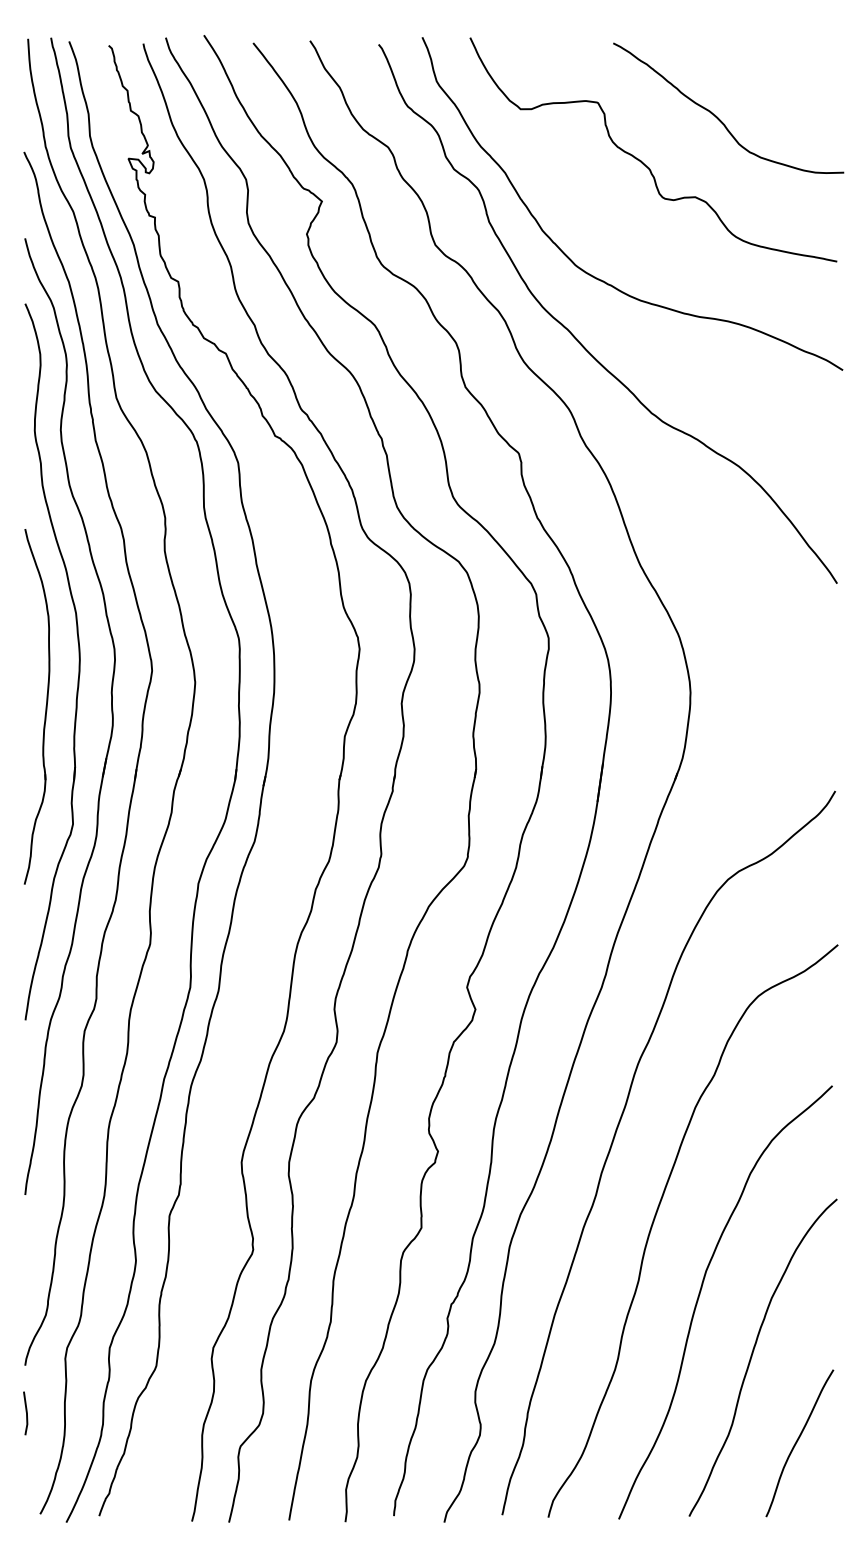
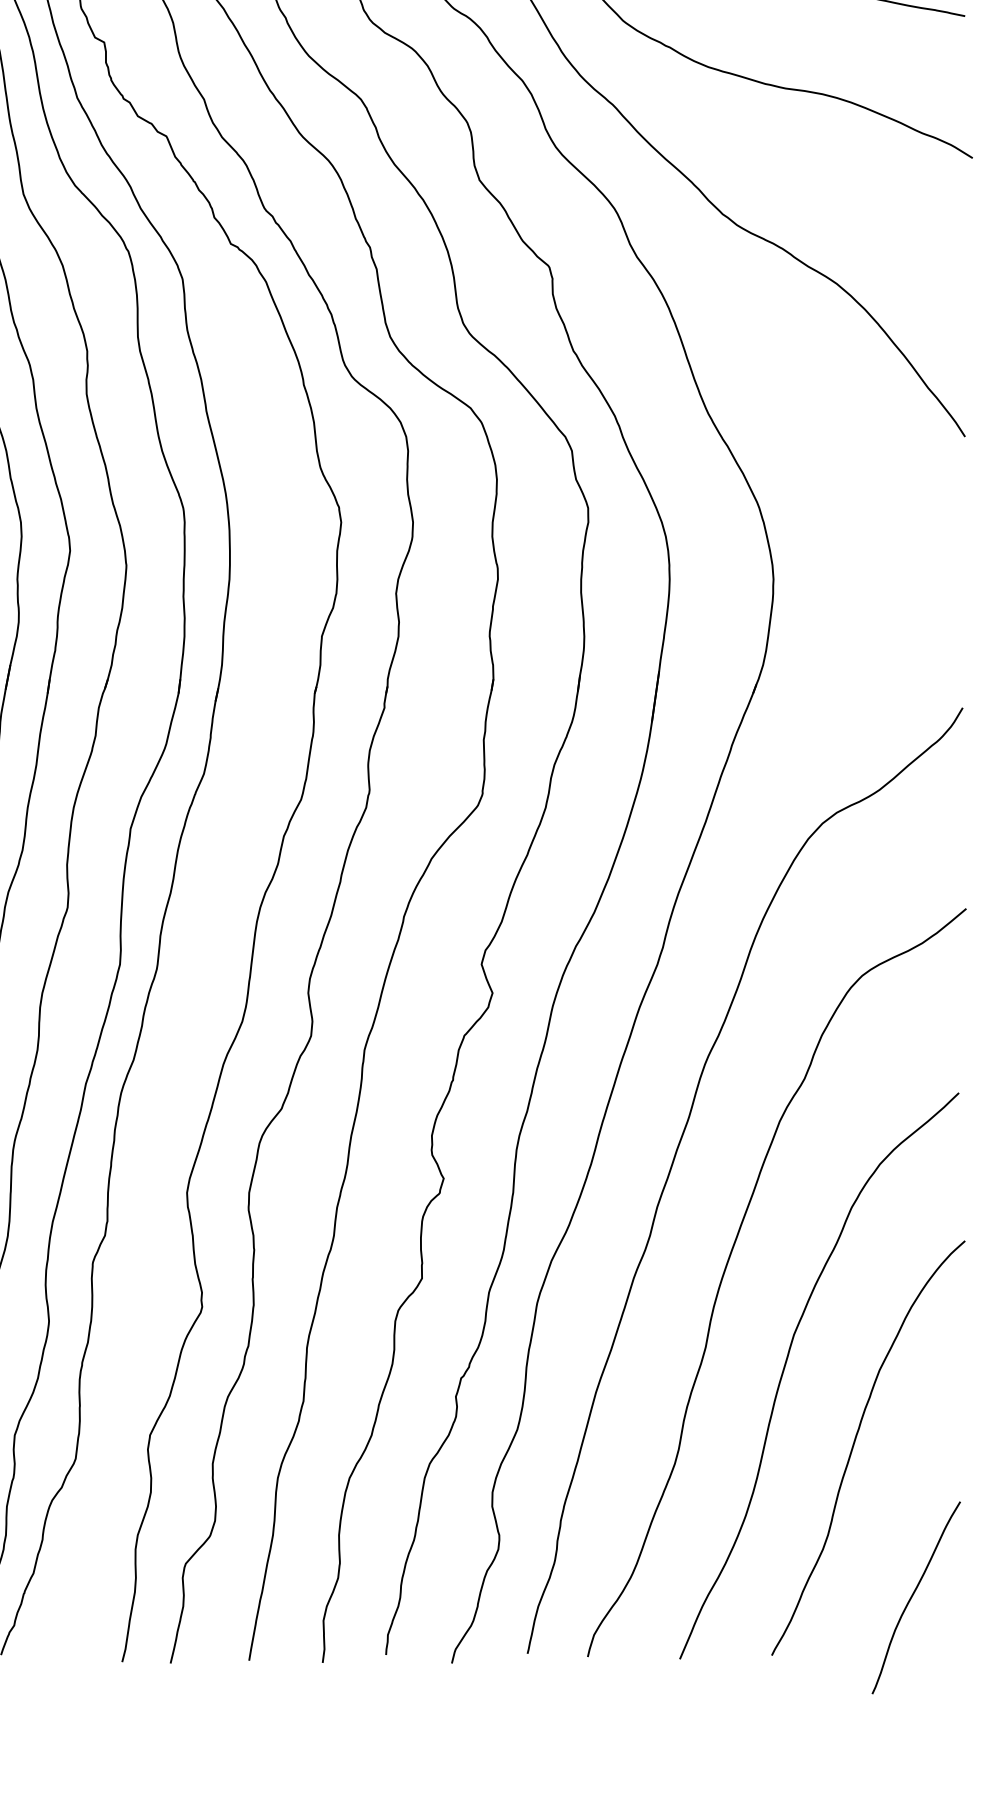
curve: (797, 1442) -> (913, 1596), moved

